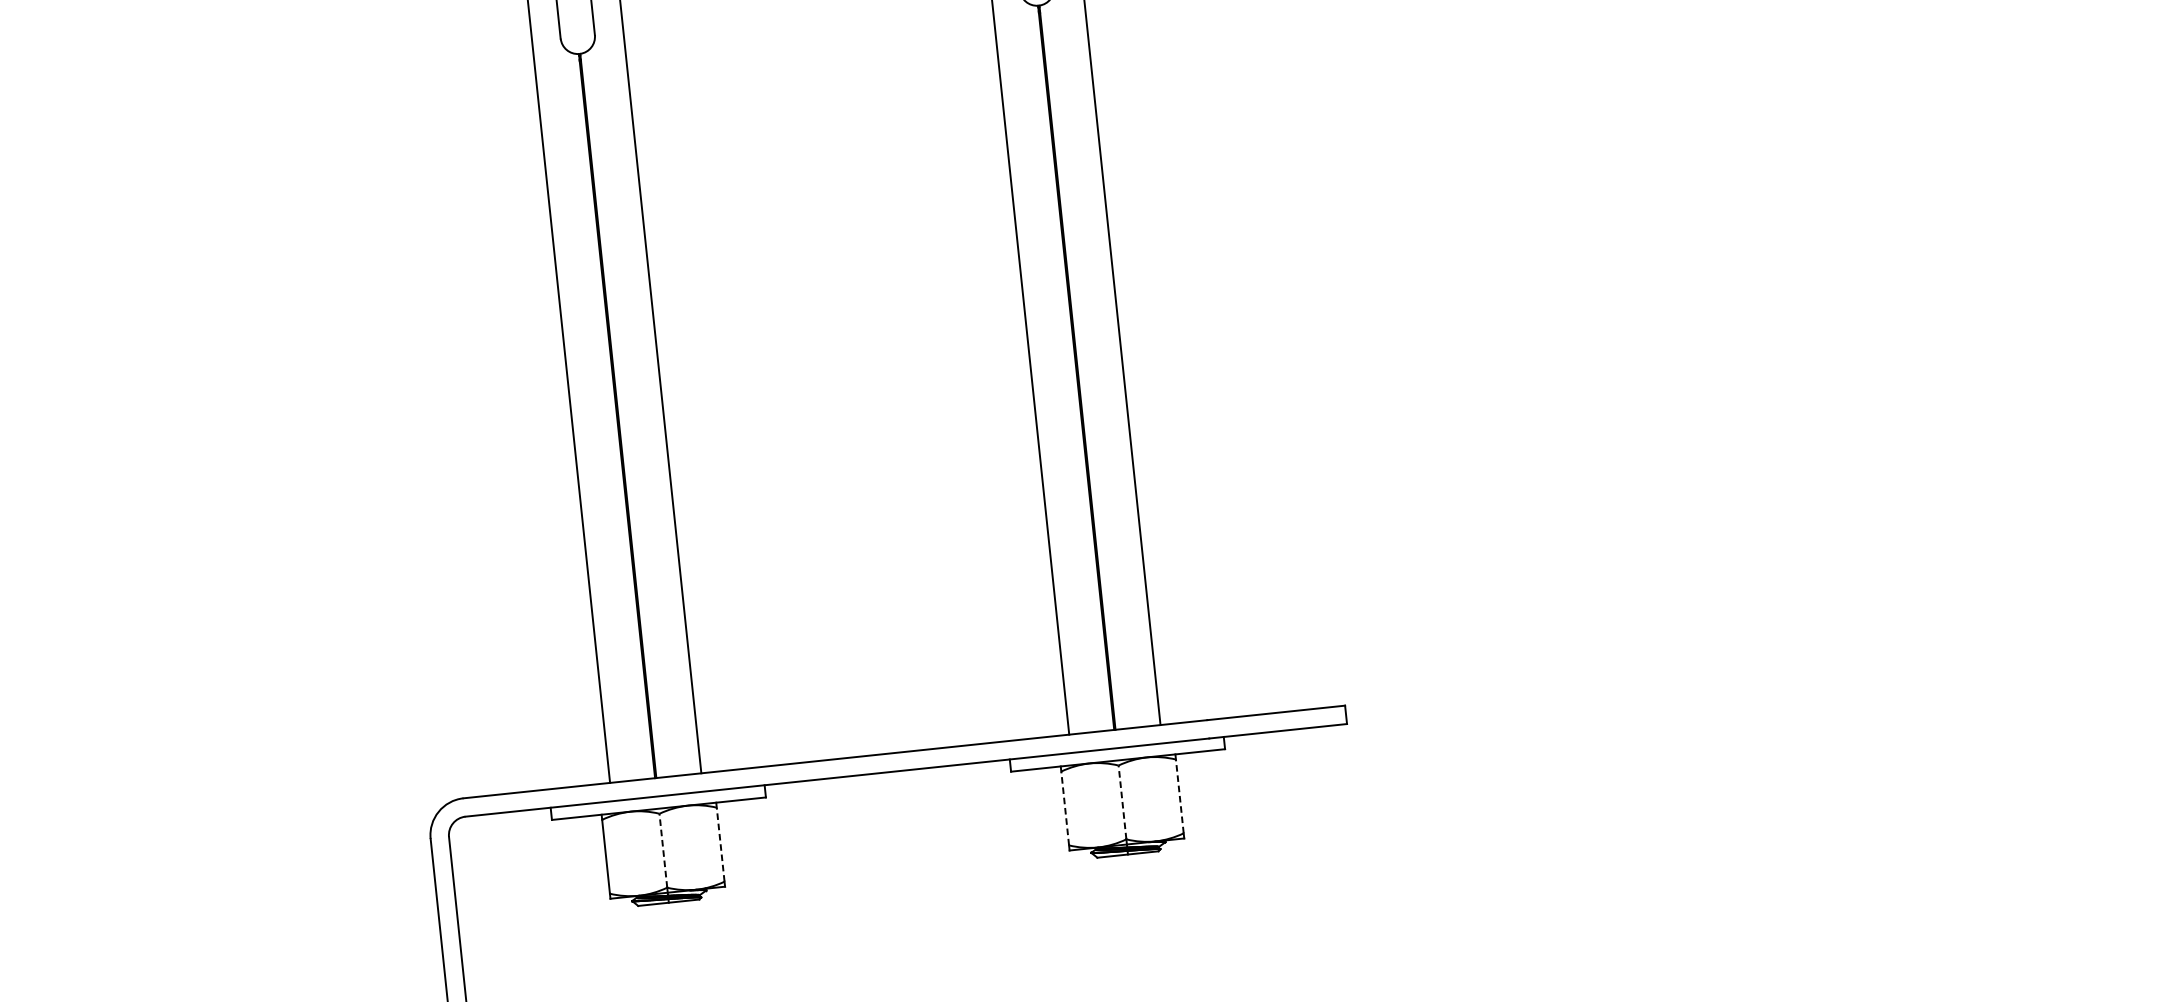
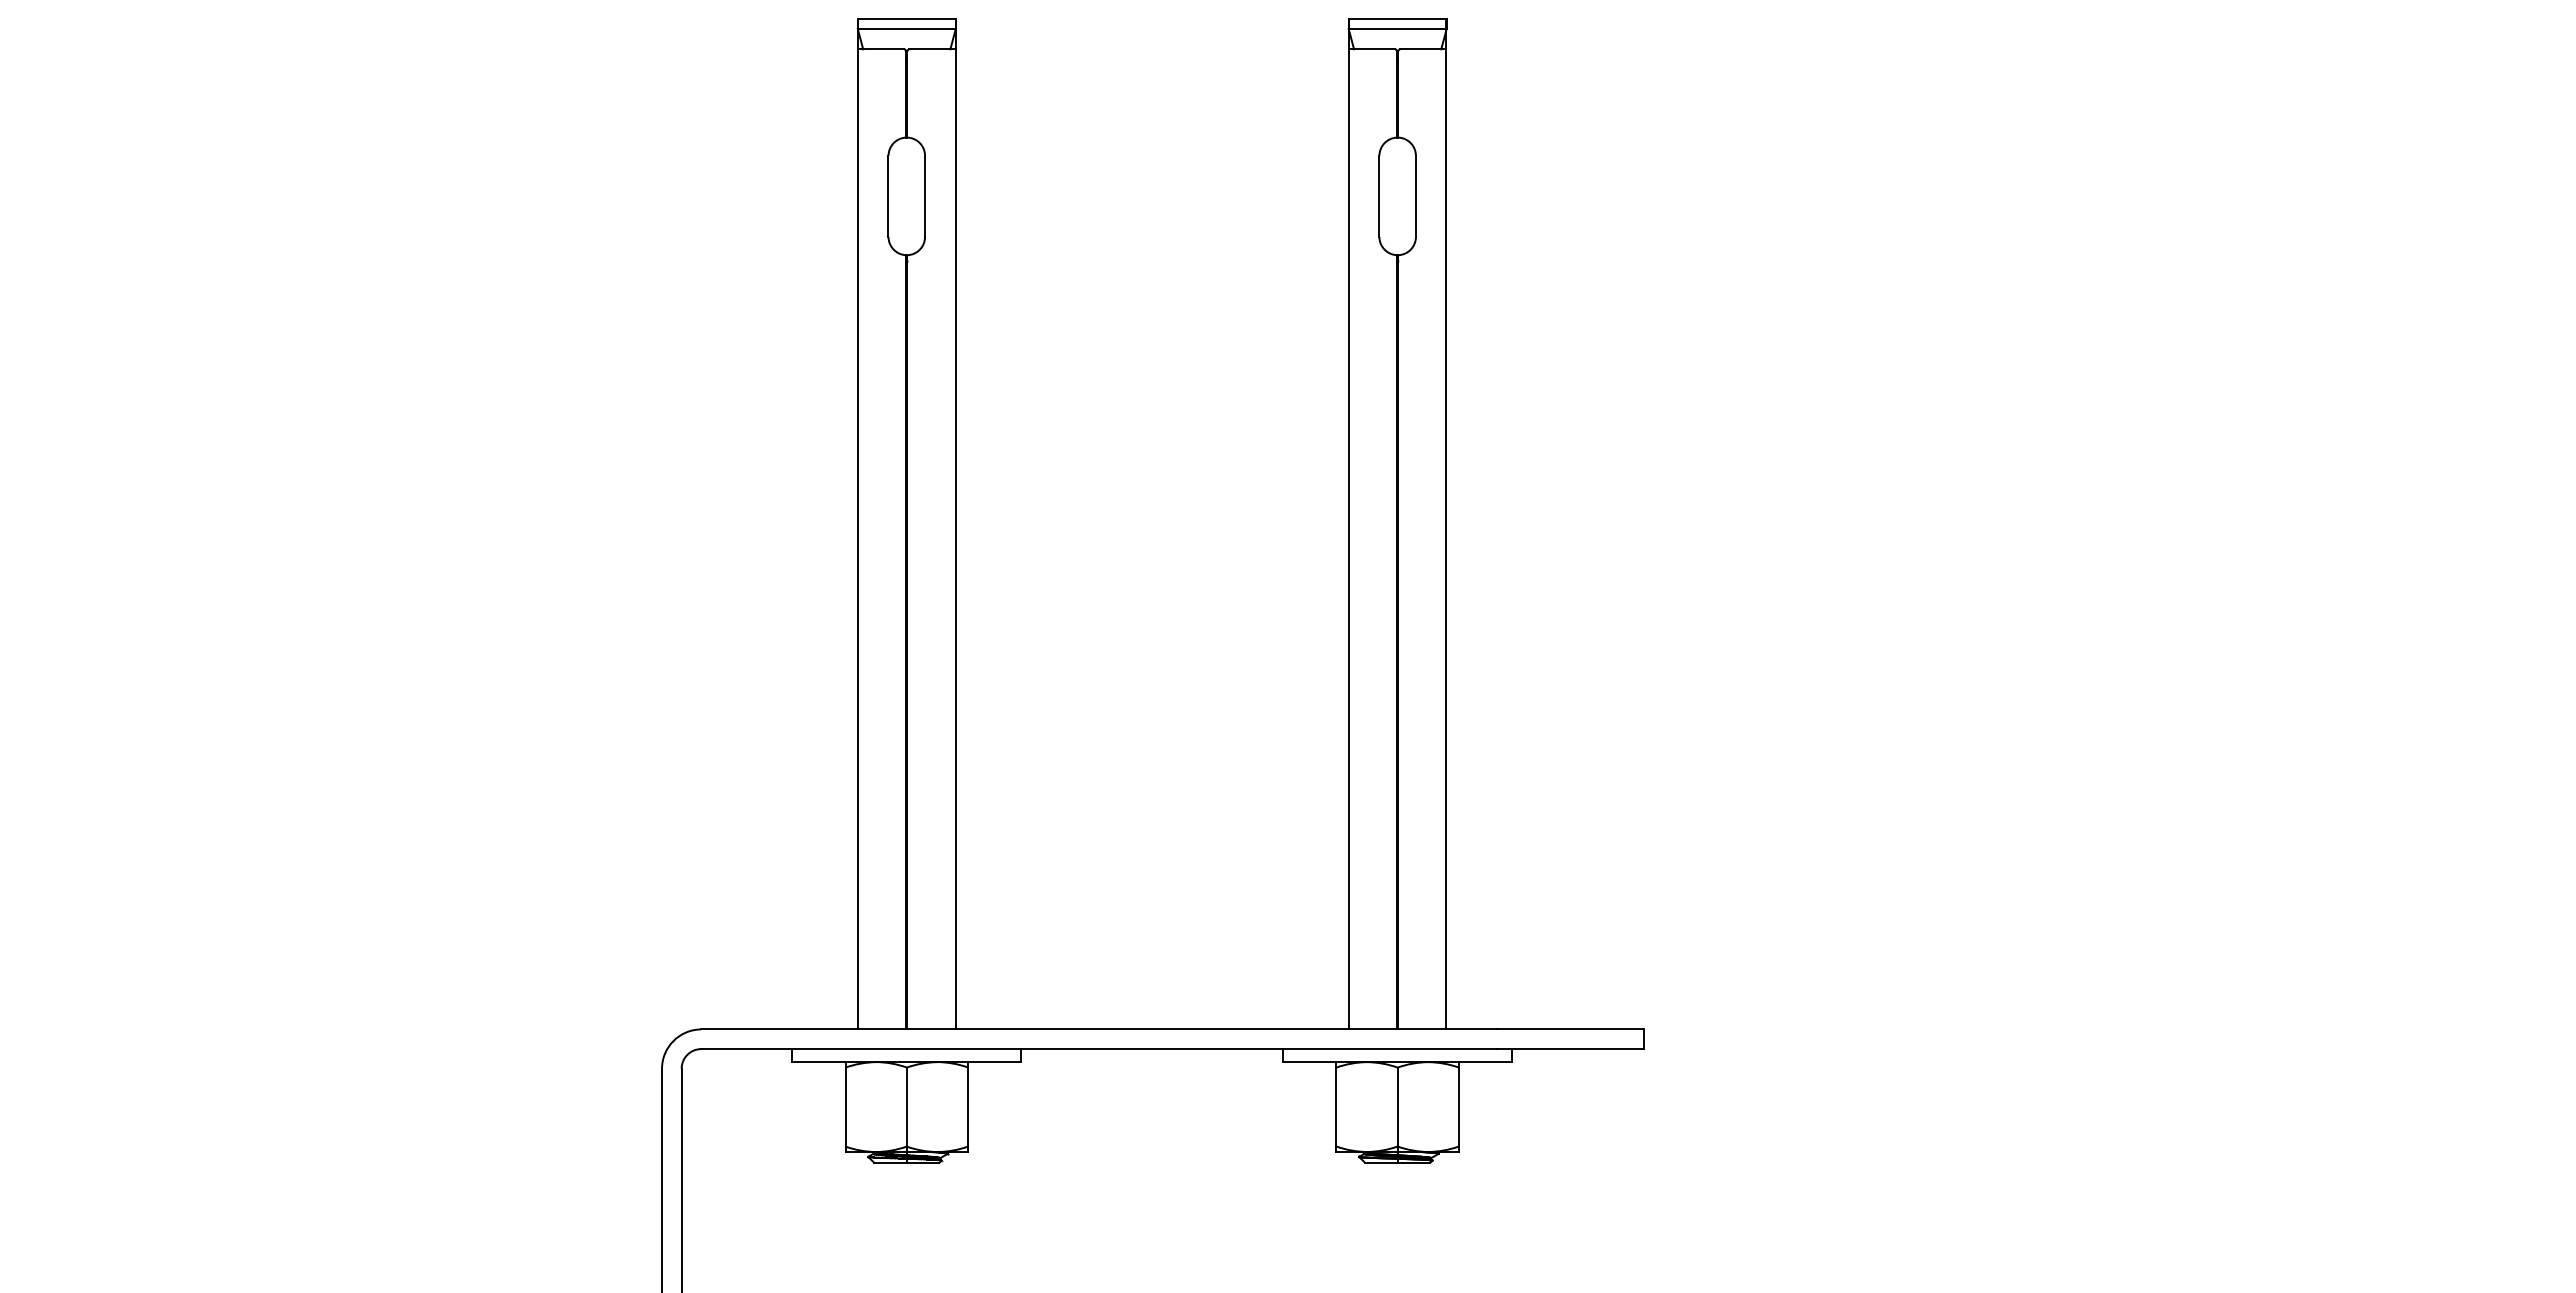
line: (1179, 795) -> (1458, 1106), dashed -> solid
line: (1122, 801) -> (1397, 1106), dashed -> solid
line: (1065, 807) -> (1336, 1106), dashed -> solid
line: (721, 844) -> (968, 1106), dashed -> solid
line: (663, 850) -> (906, 1106), dashed -> solid

